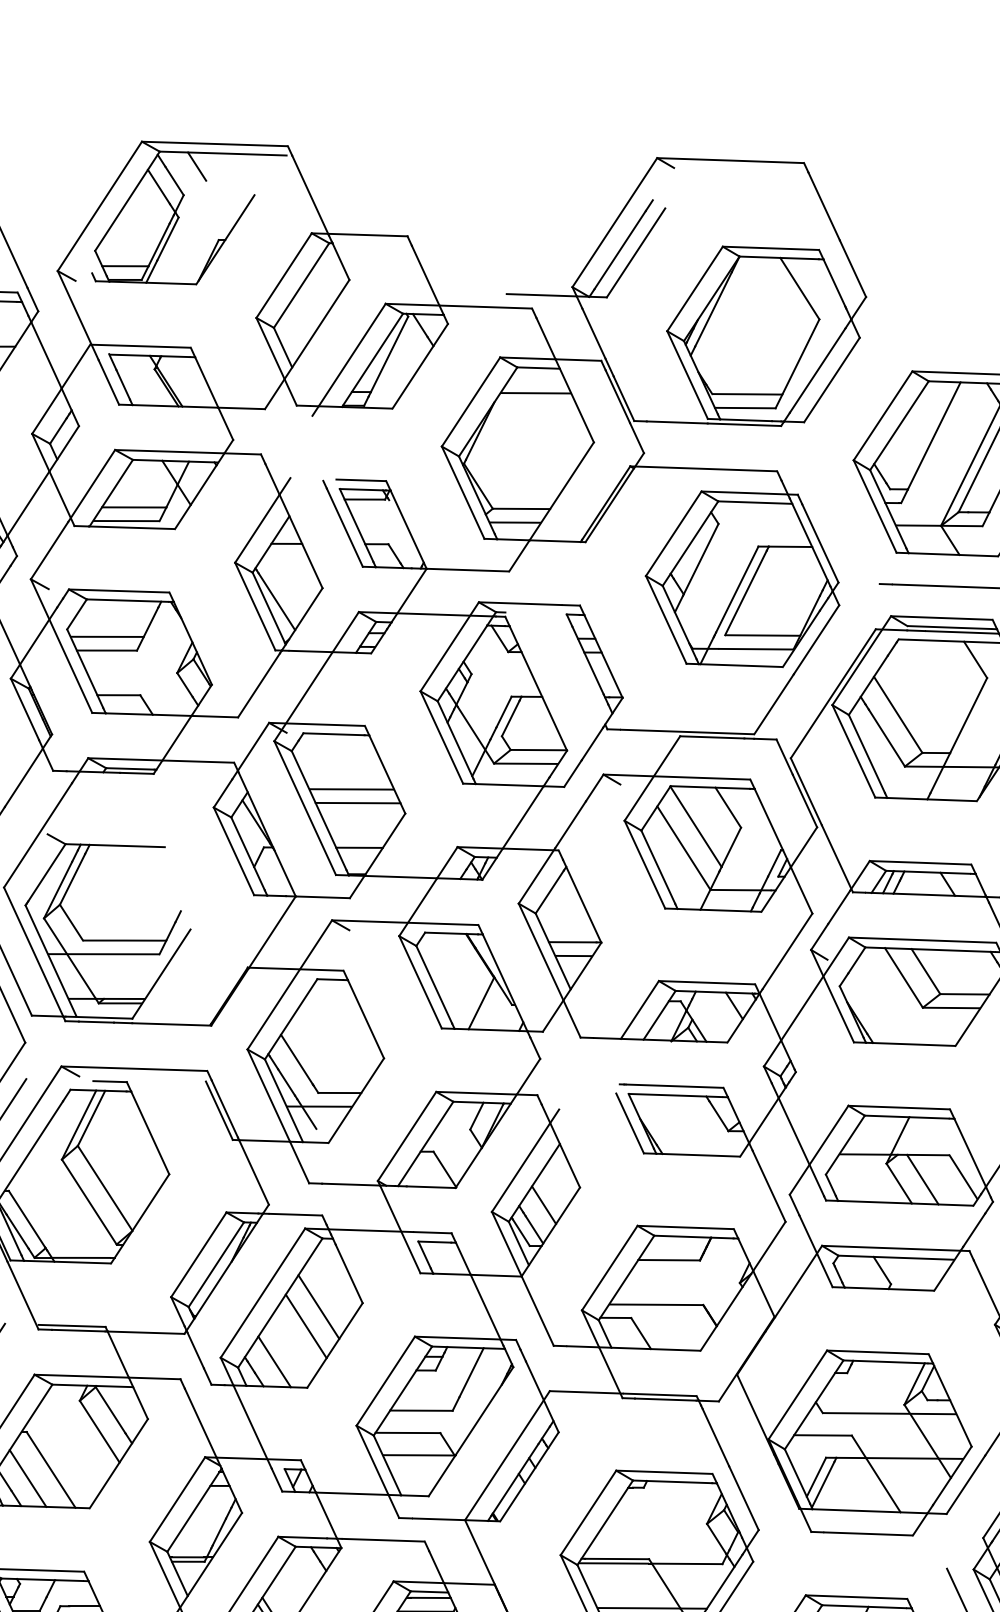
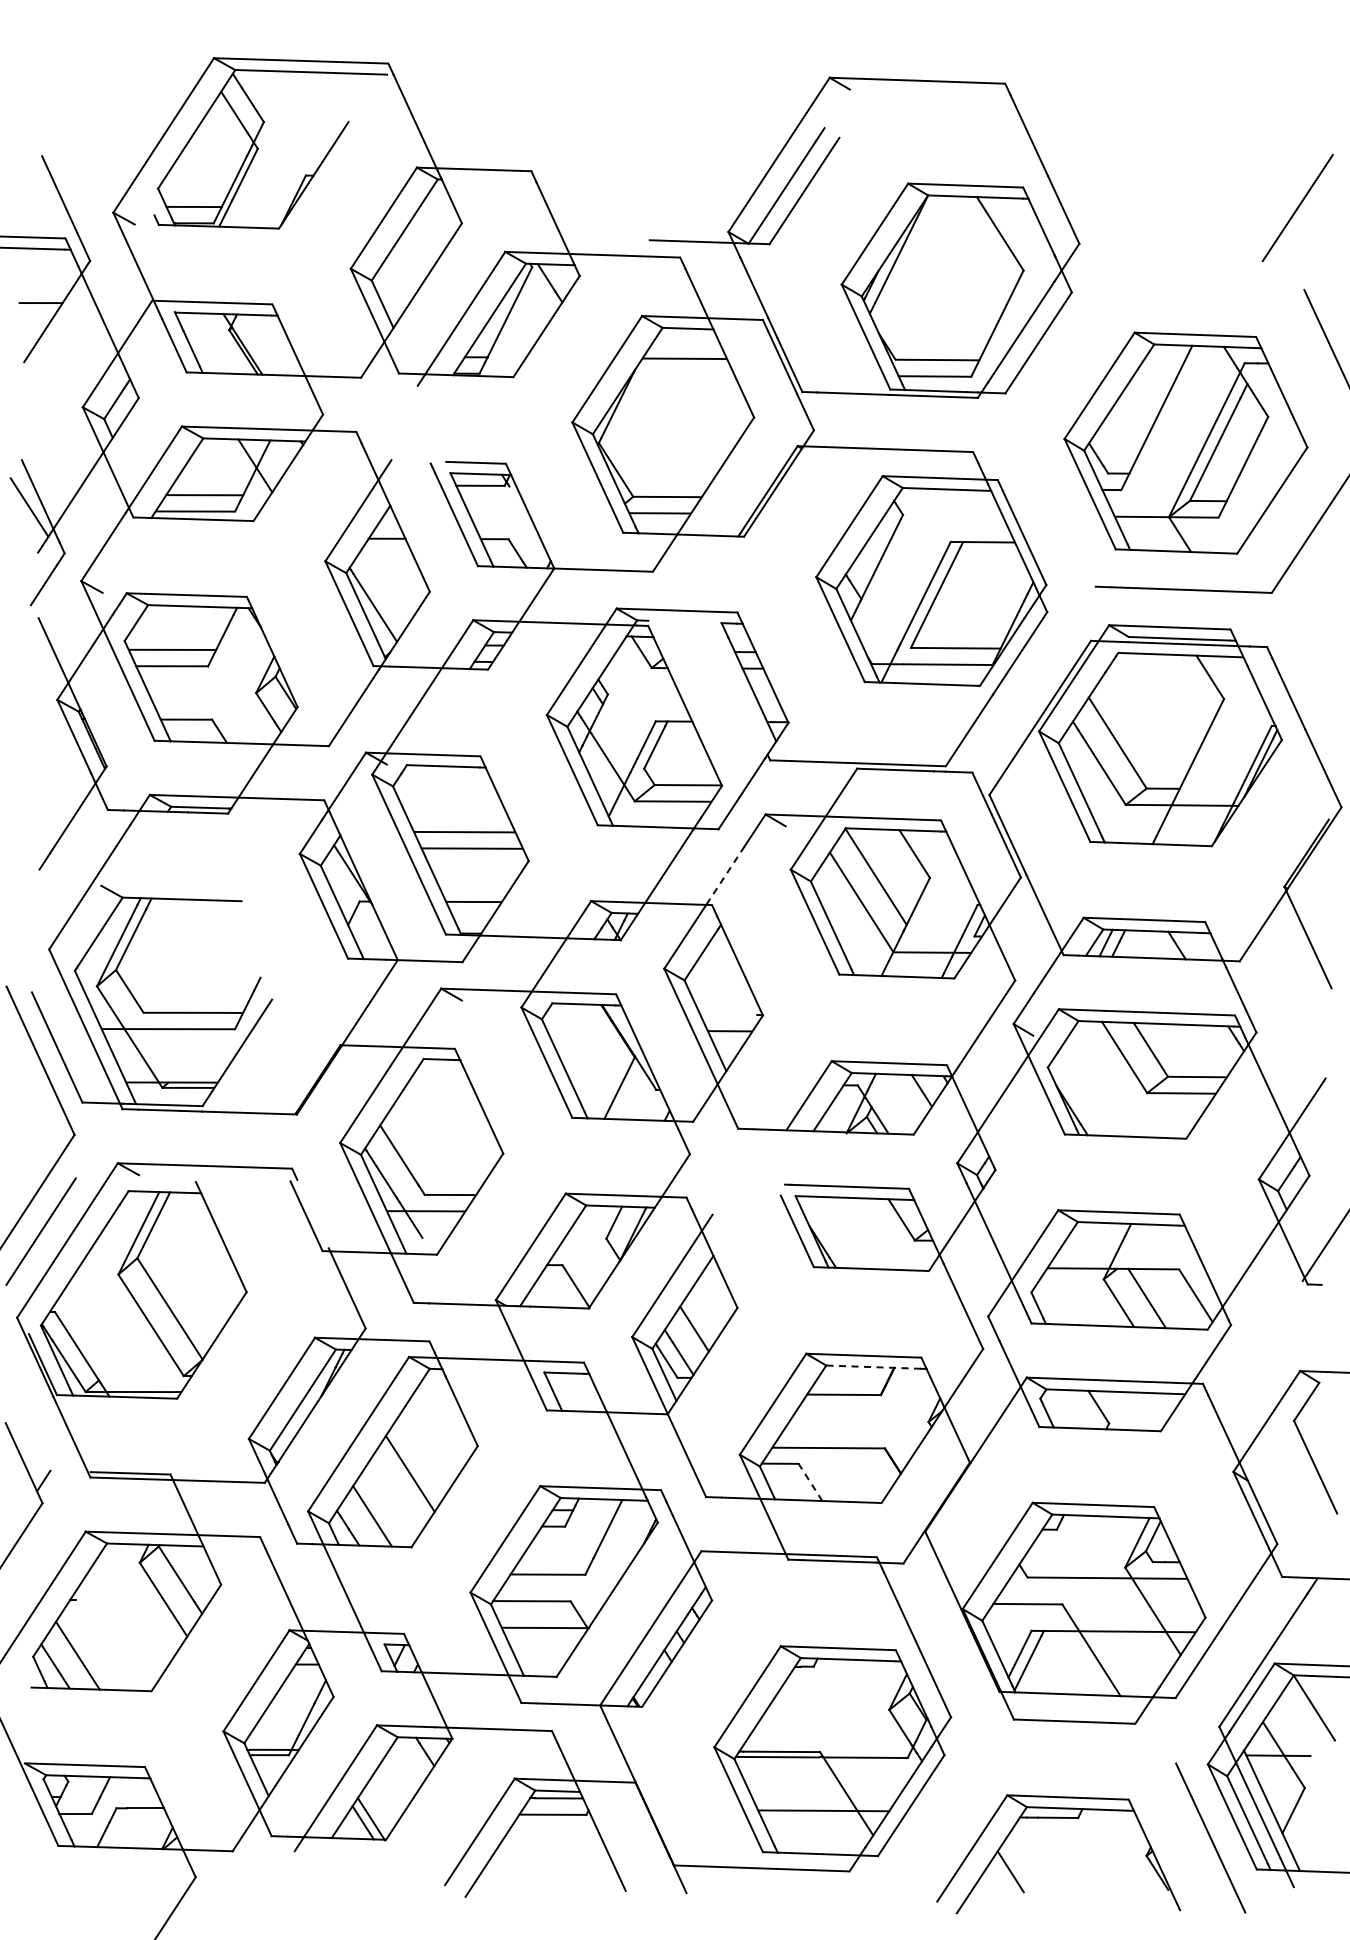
line: (196, 166) -> (279, 87), removed
line: (570, 824) -> (726, 874), solid -> dashed
line: (572, 941) -> (728, 1014), removed
line: (109, 1081) -> (175, 1181), removed
line: (224, 1108) -> (312, 1213), removed
line: (693, 1237) -> (873, 1367), solid -> dashed
line: (318, 1306) -> (425, 1450), removed
line: (641, 1333) -> (810, 1482), solid -> dashed
line: (51, 1469) -> (105, 1645), removed

